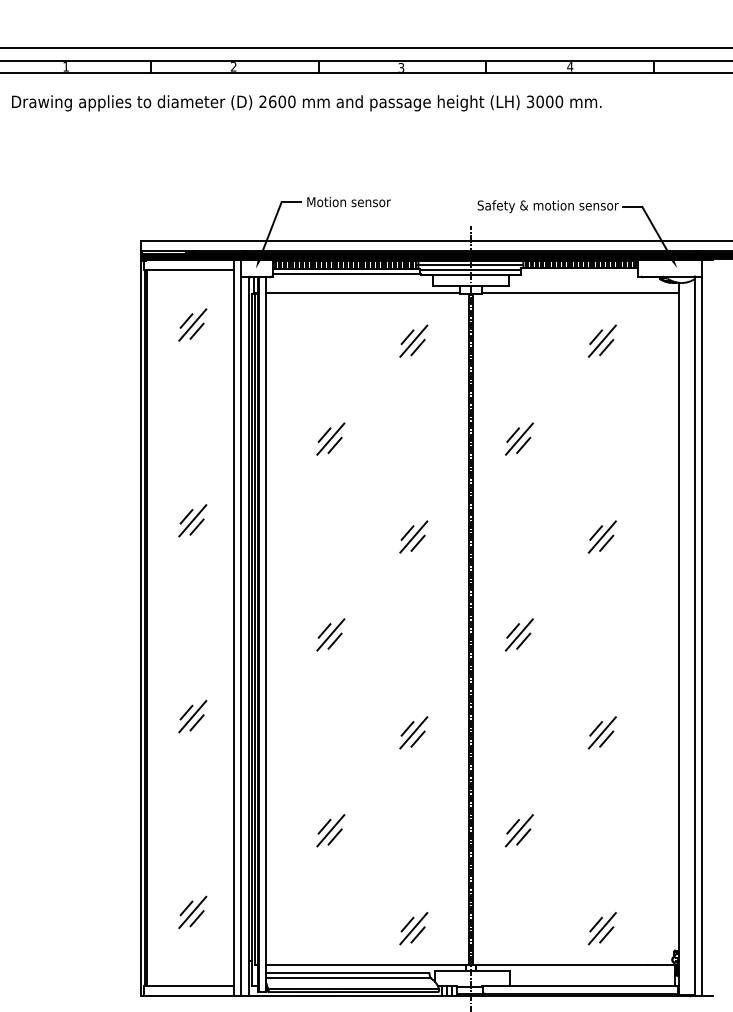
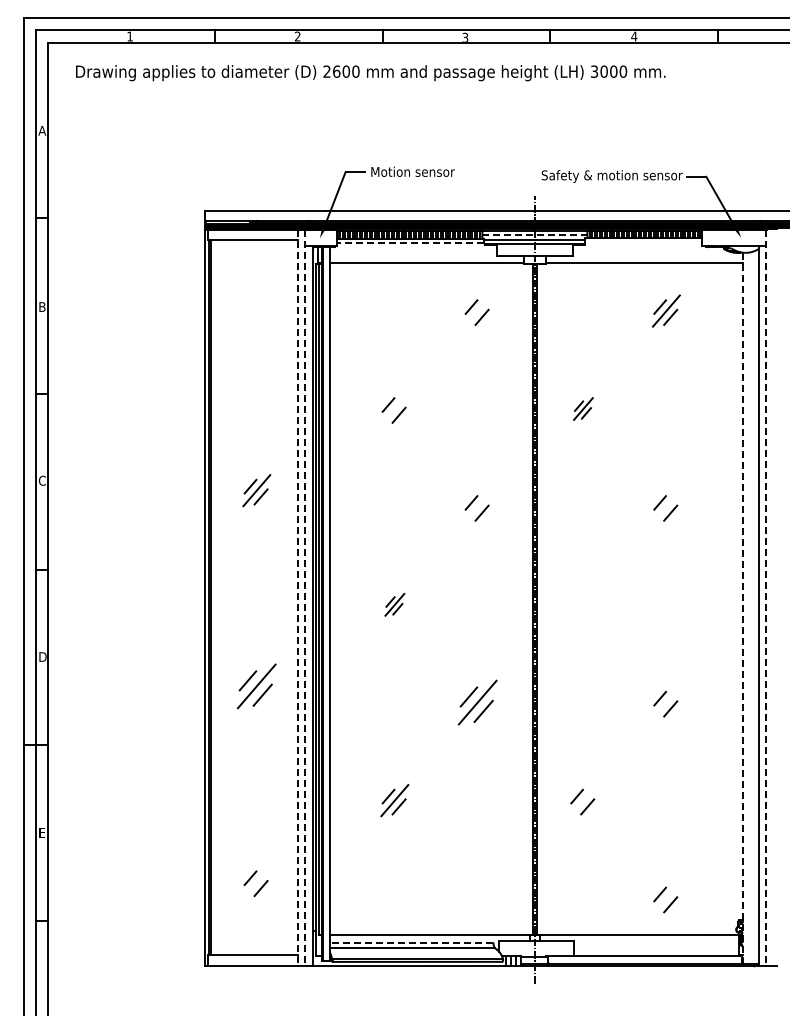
line: (470, 265) -> (534, 235), solid -> dashed
line: (346, 273) -> (410, 243), solid -> dashed
part: (192, 324) -> (256, 294), removed
line: (413, 340) -> (477, 310), removed
line: (330, 438) -> (394, 408), removed
part: (519, 438) -> (583, 408), size x0.7
line: (413, 536) -> (477, 506), removed
line: (601, 536) -> (665, 506), removed
line: (234, 627) -> (298, 597), solid -> dashed
line: (241, 627) -> (305, 597), solid -> dashed
line: (702, 627) -> (766, 597), solid -> dashed
part: (330, 634) -> (394, 604), size x0.7
part: (519, 634) -> (583, 604), removed
line: (678, 638) -> (742, 608), solid -> dashed
part: (192, 716) -> (256, 686), size x1.4
part: (413, 732) -> (477, 702), size x1.4
line: (601, 732) -> (665, 702), removed
line: (519, 830) -> (583, 800), removed
line: (192, 911) -> (256, 881), removed
part: (413, 928) -> (477, 898), removed
line: (601, 928) -> (665, 898), removed
line: (347, 972) -> (411, 942), solid -> dashed

